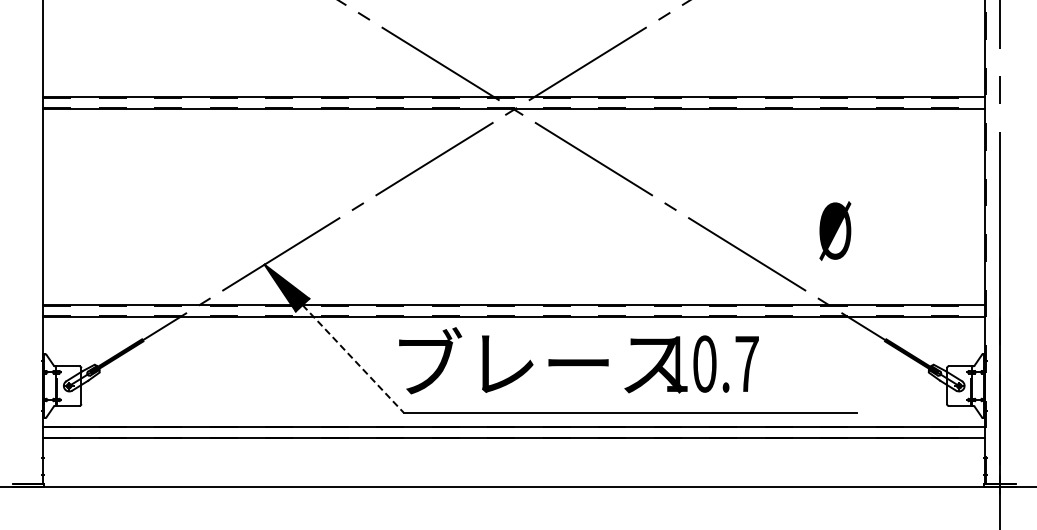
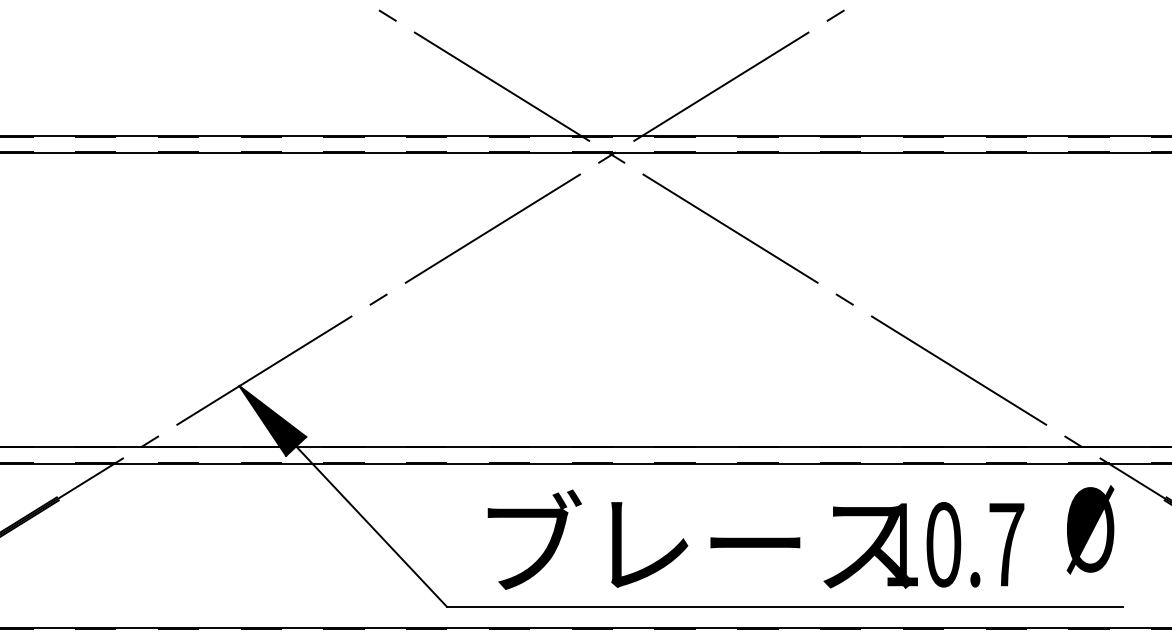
text: (835, 230) -> (1090, 528), moved
line: (353, 358) -> (372, 525), dashed -> solid
text: (578, 360) -> (755, 539), moved

